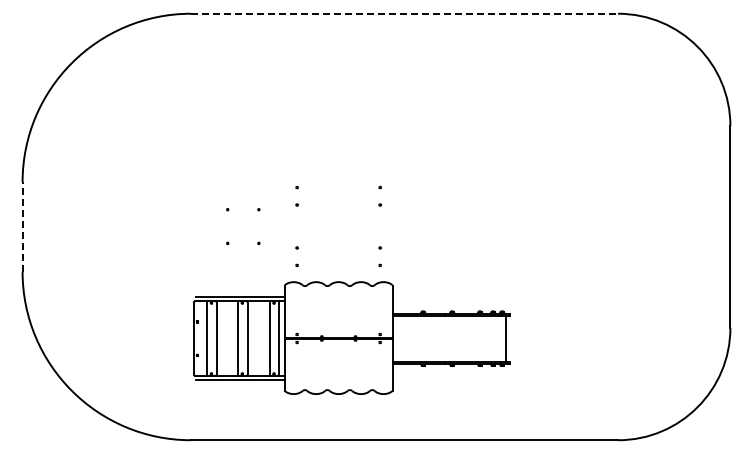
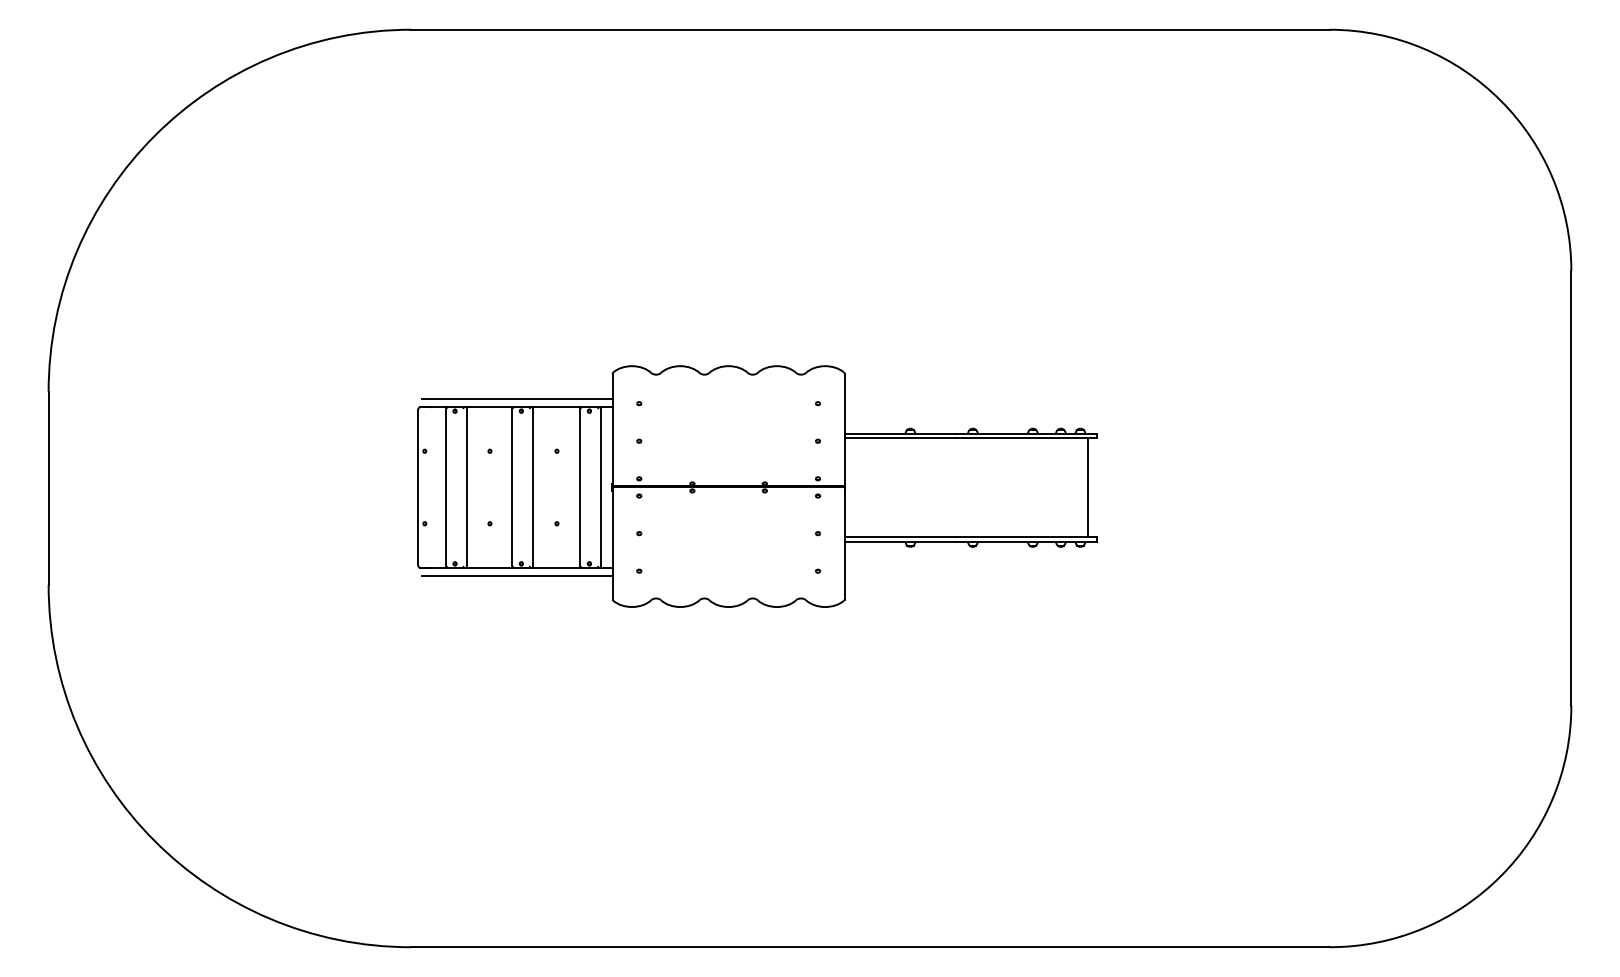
line: (404, 13) -> (870, 29), dashed -> solid
line: (22, 226) -> (48, 487), dashed -> solid
part: (351, 337) -> (756, 485), moved

